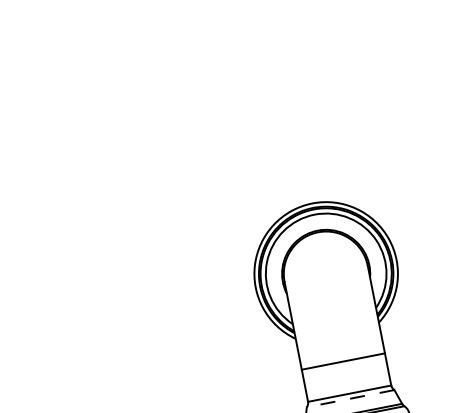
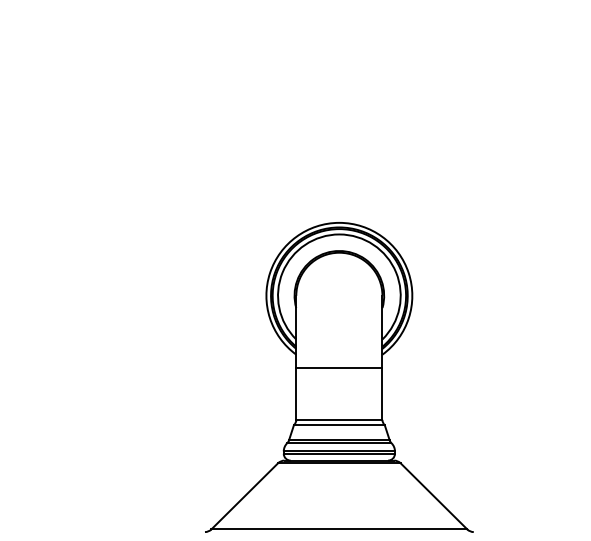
line: (343, 361) -> (339, 367), moved
line: (349, 399) -> (338, 425), dashed -> solid

